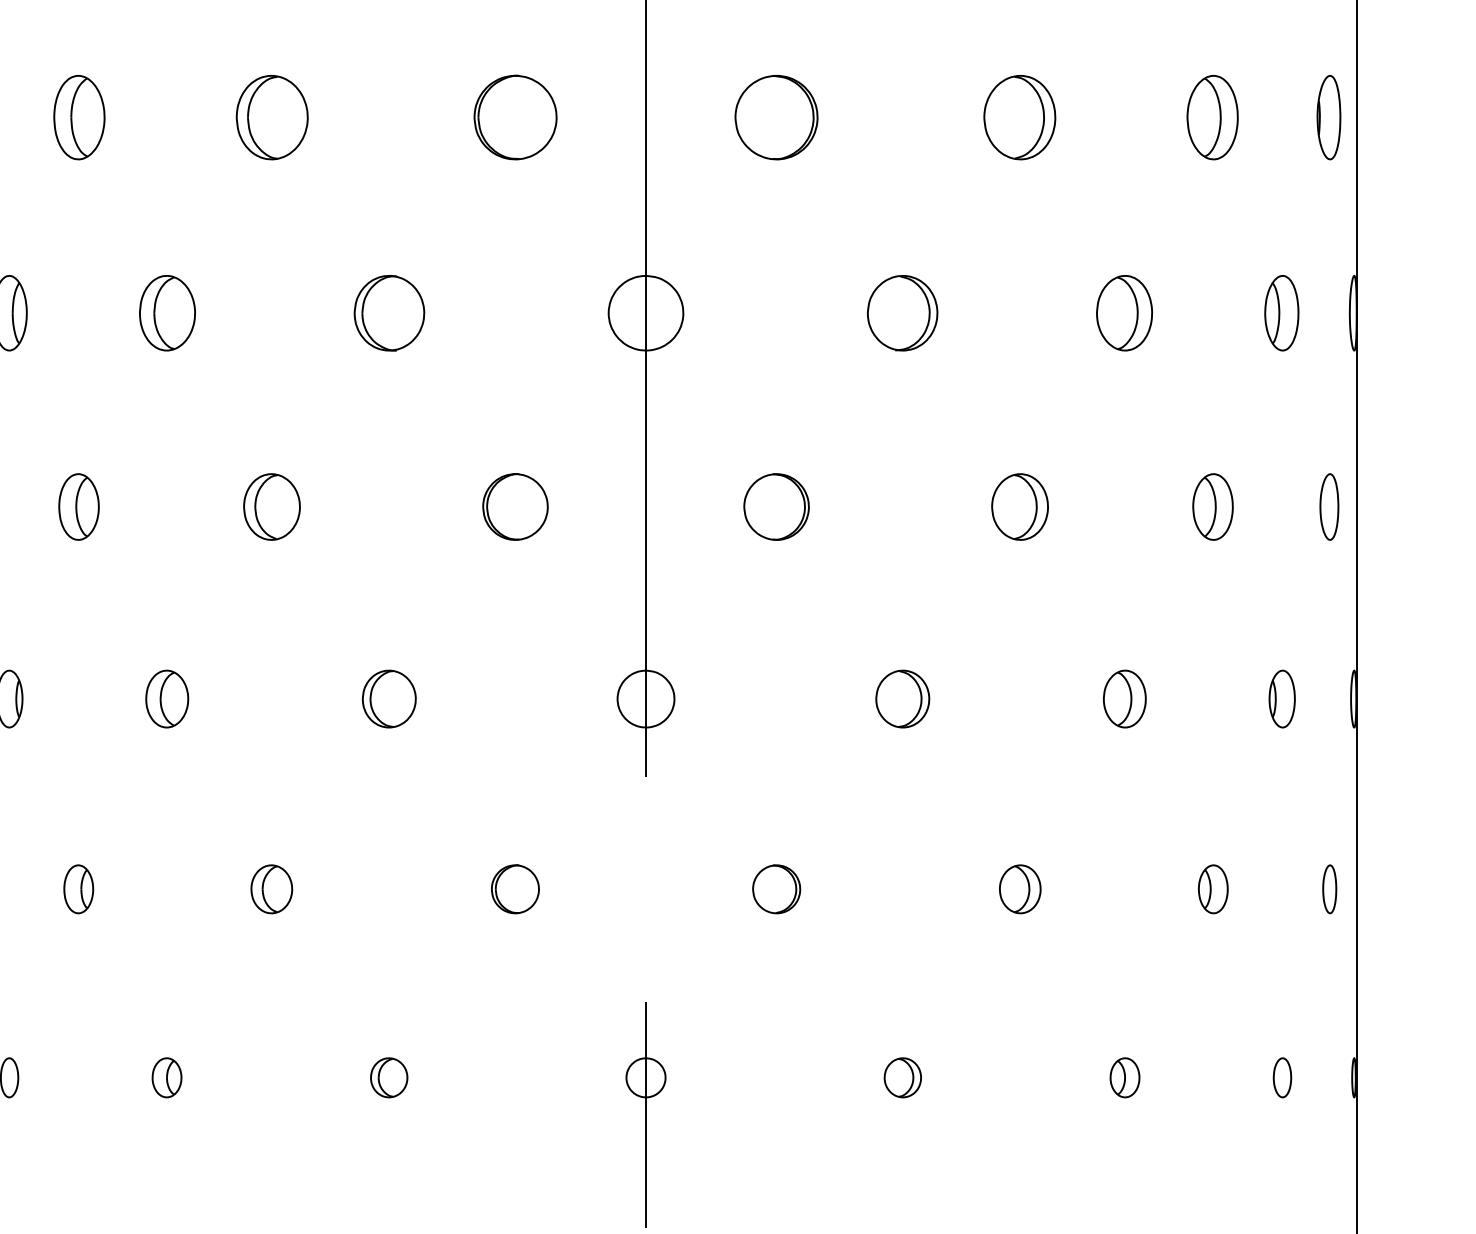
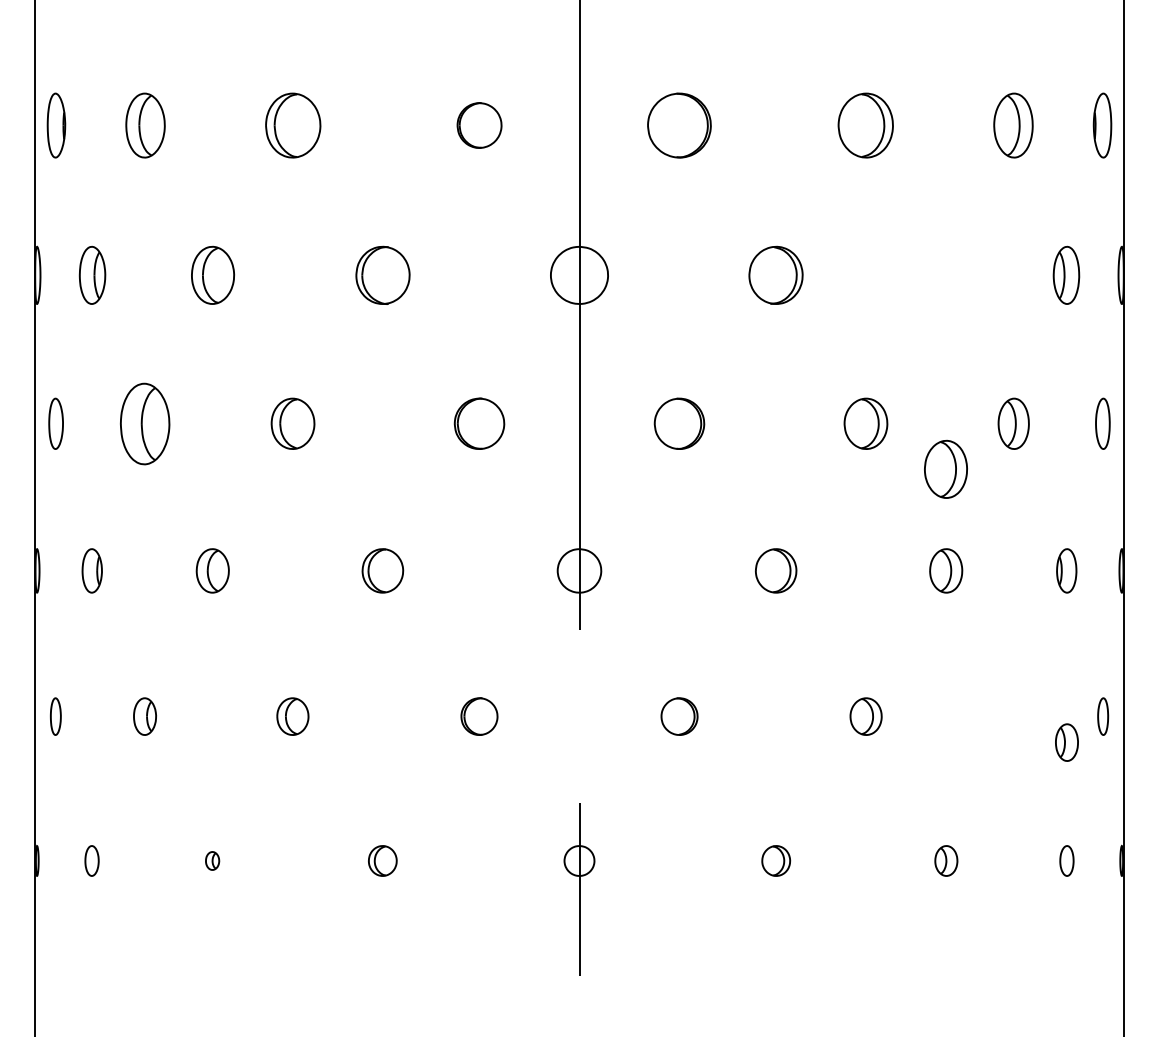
part: (515, 117) -> (479, 125), size x0.7
part: (1123, 312) -> (945, 468), moved
part: (79, 506) -> (145, 423), size x1.6
part: (1212, 889) -> (1066, 742), moved
part: (166, 1077) -> (212, 860), size x0.6

